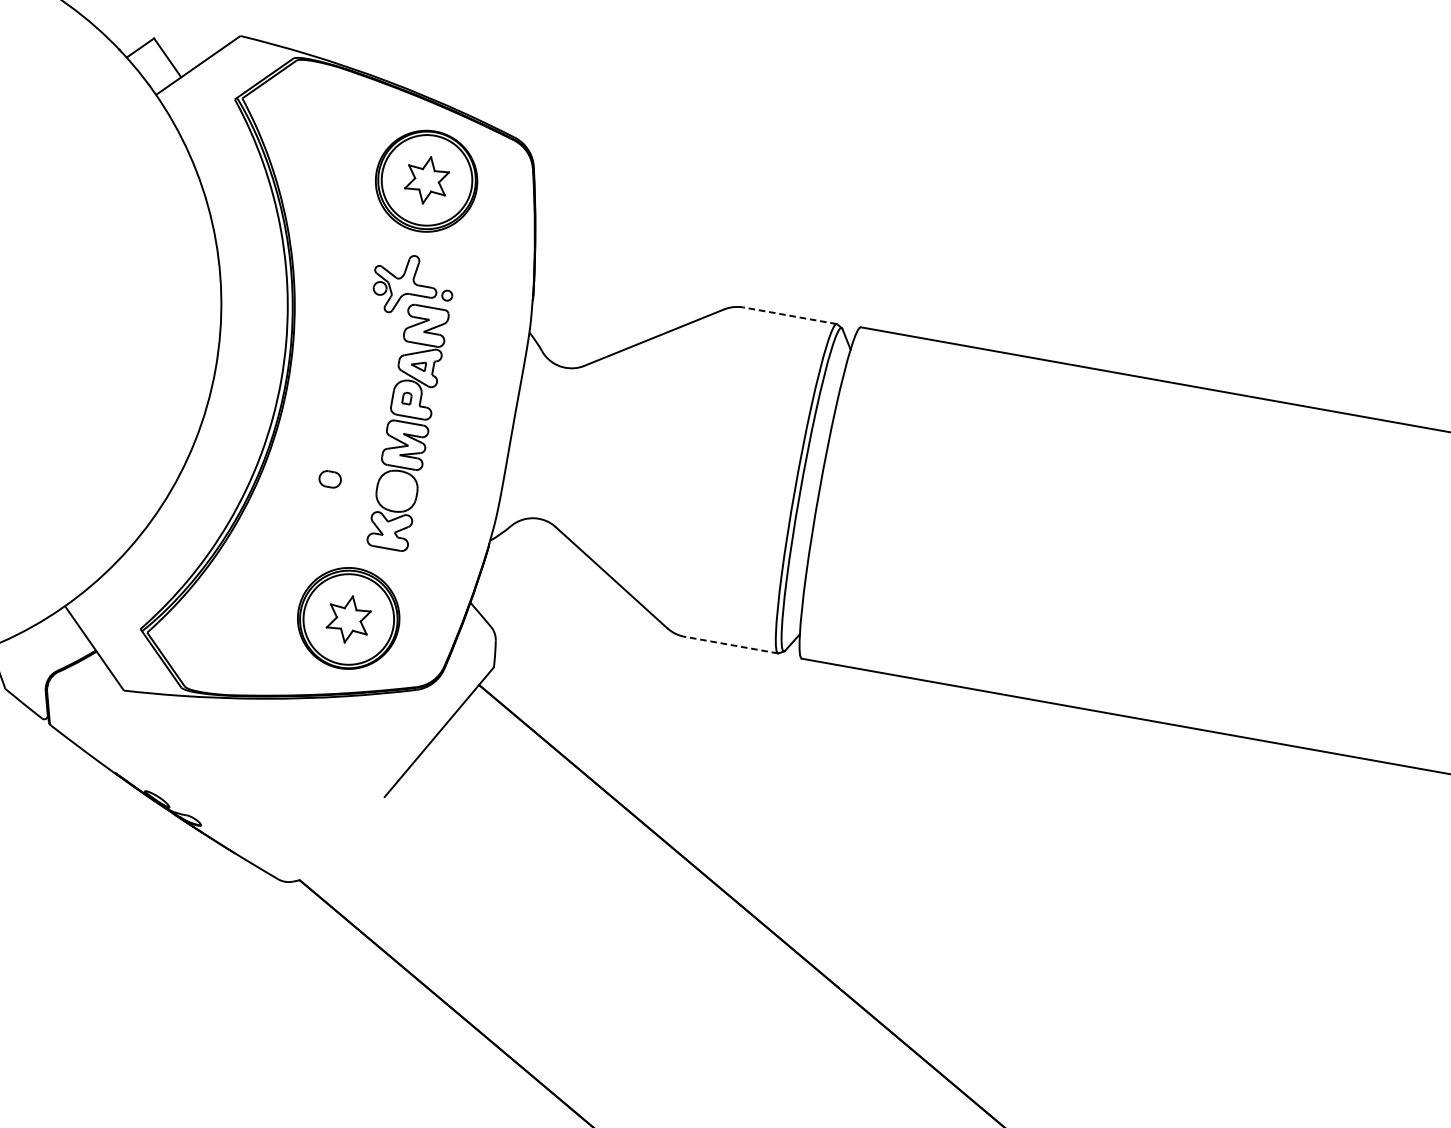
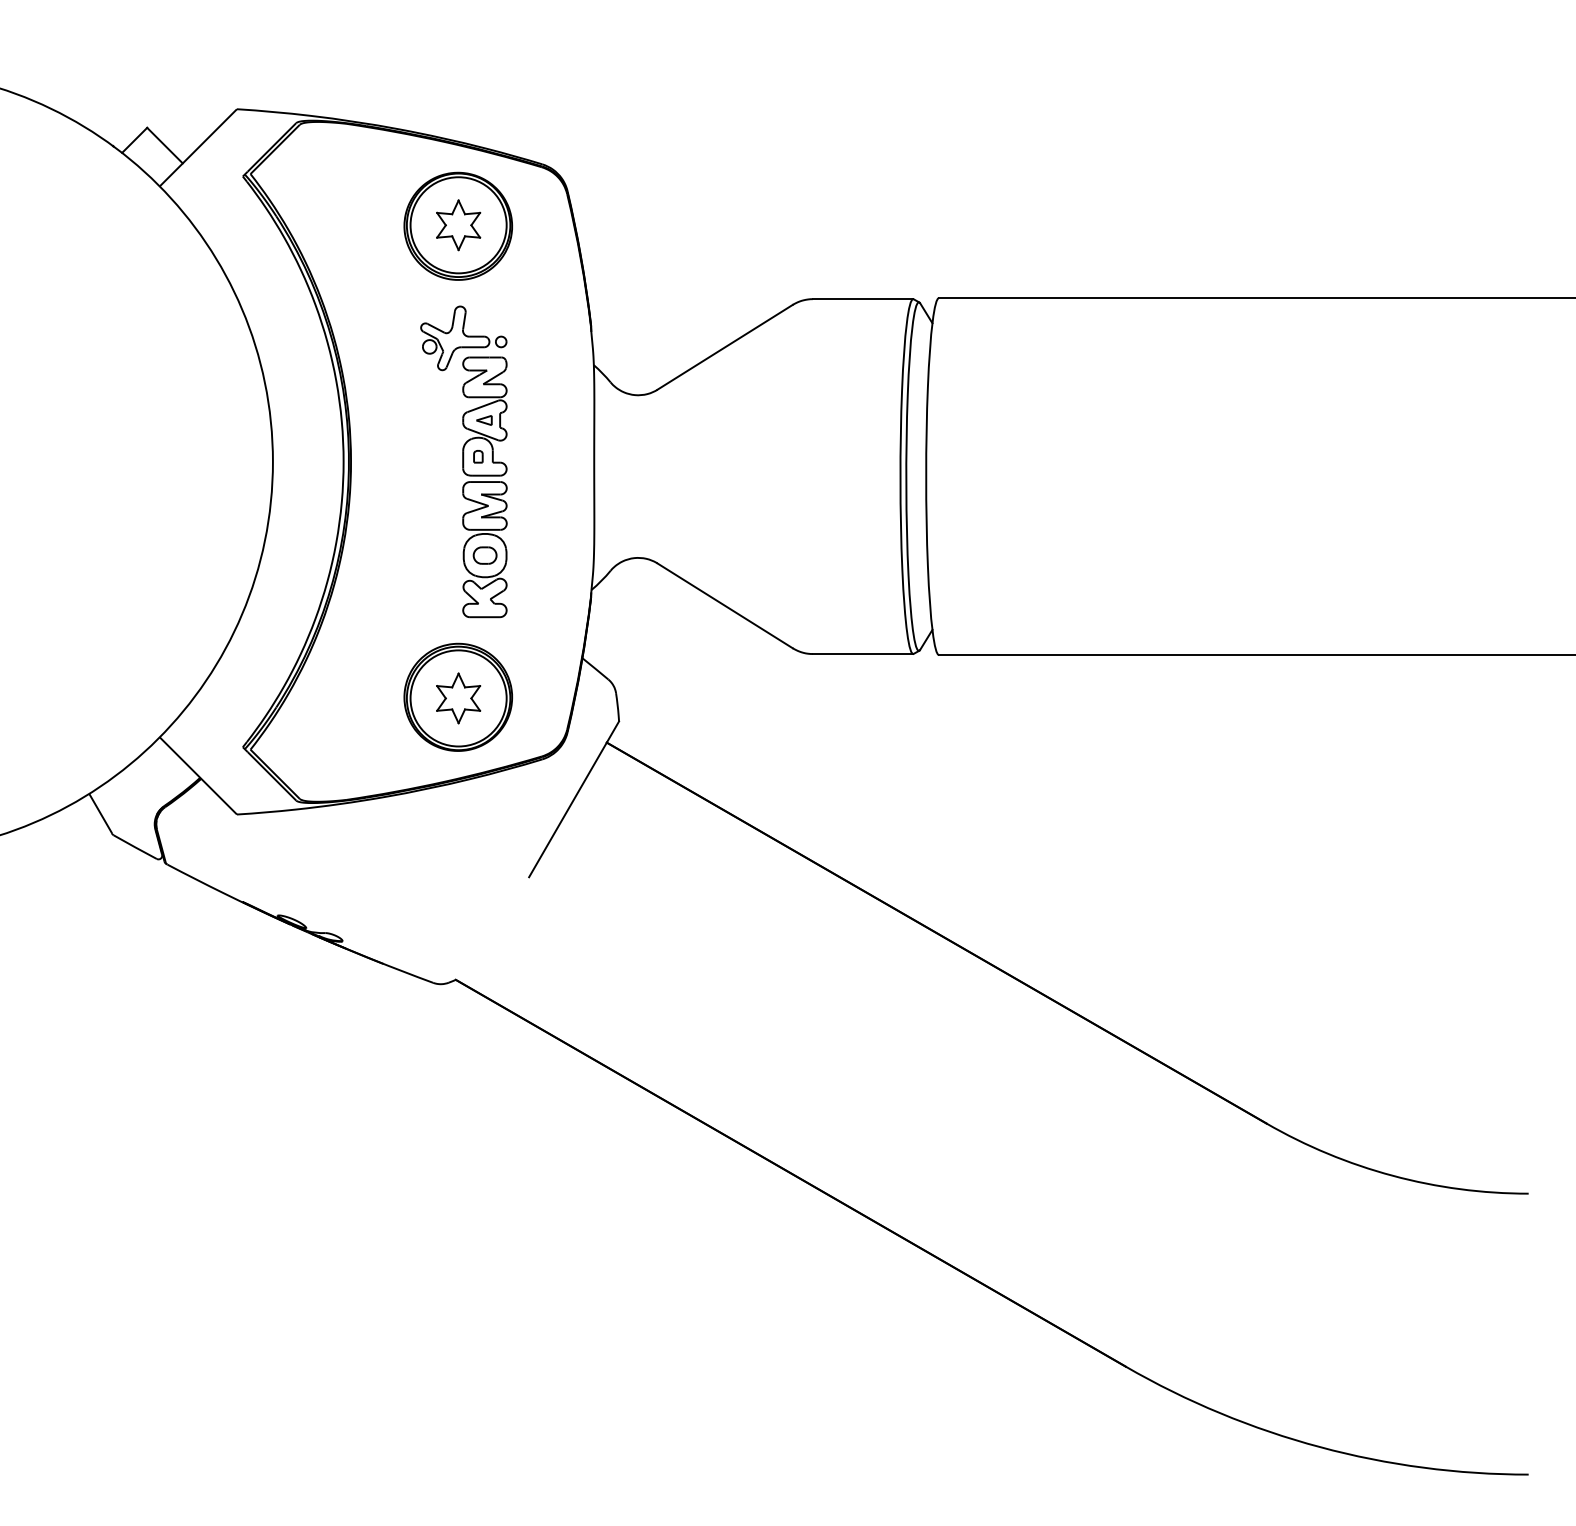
line: (789, 316) -> (862, 299), dashed -> solid
part: (329, 479) -> (484, 555), moved
line: (730, 645) -> (862, 654), dashed -> solid

